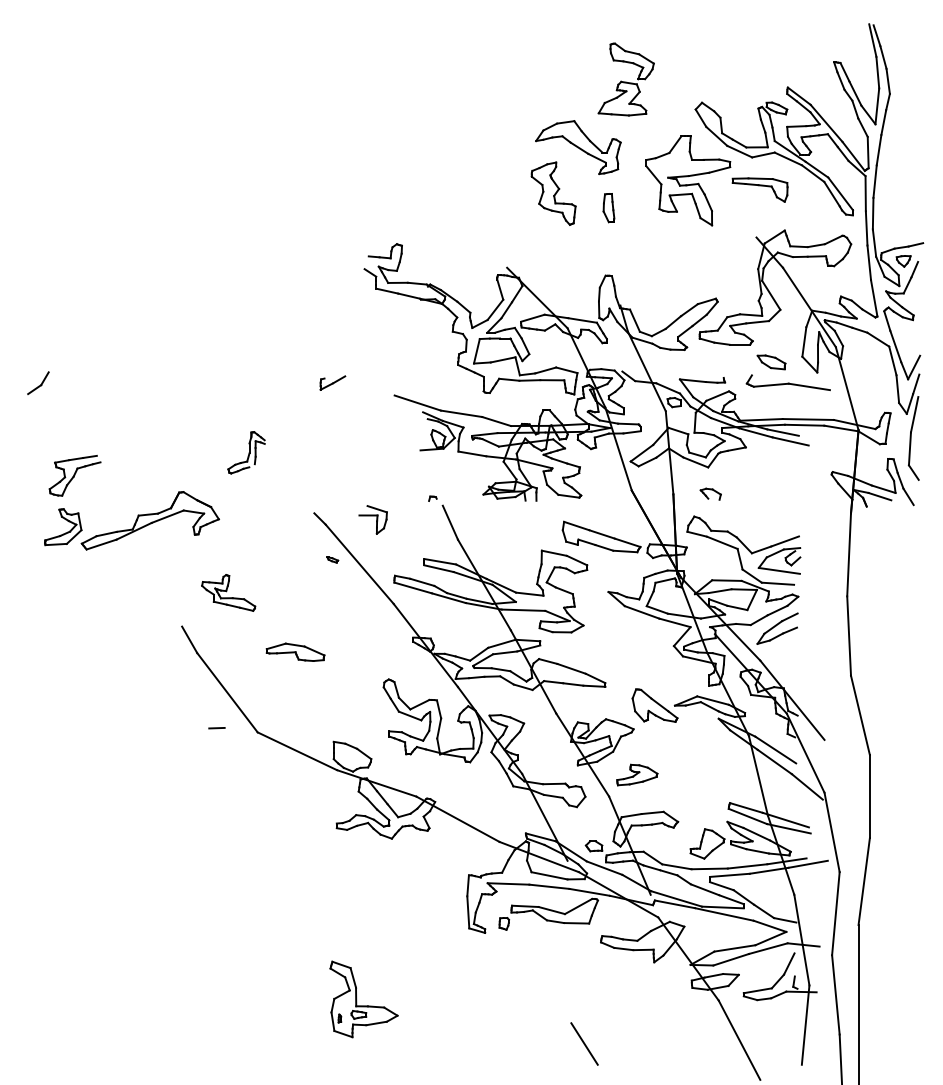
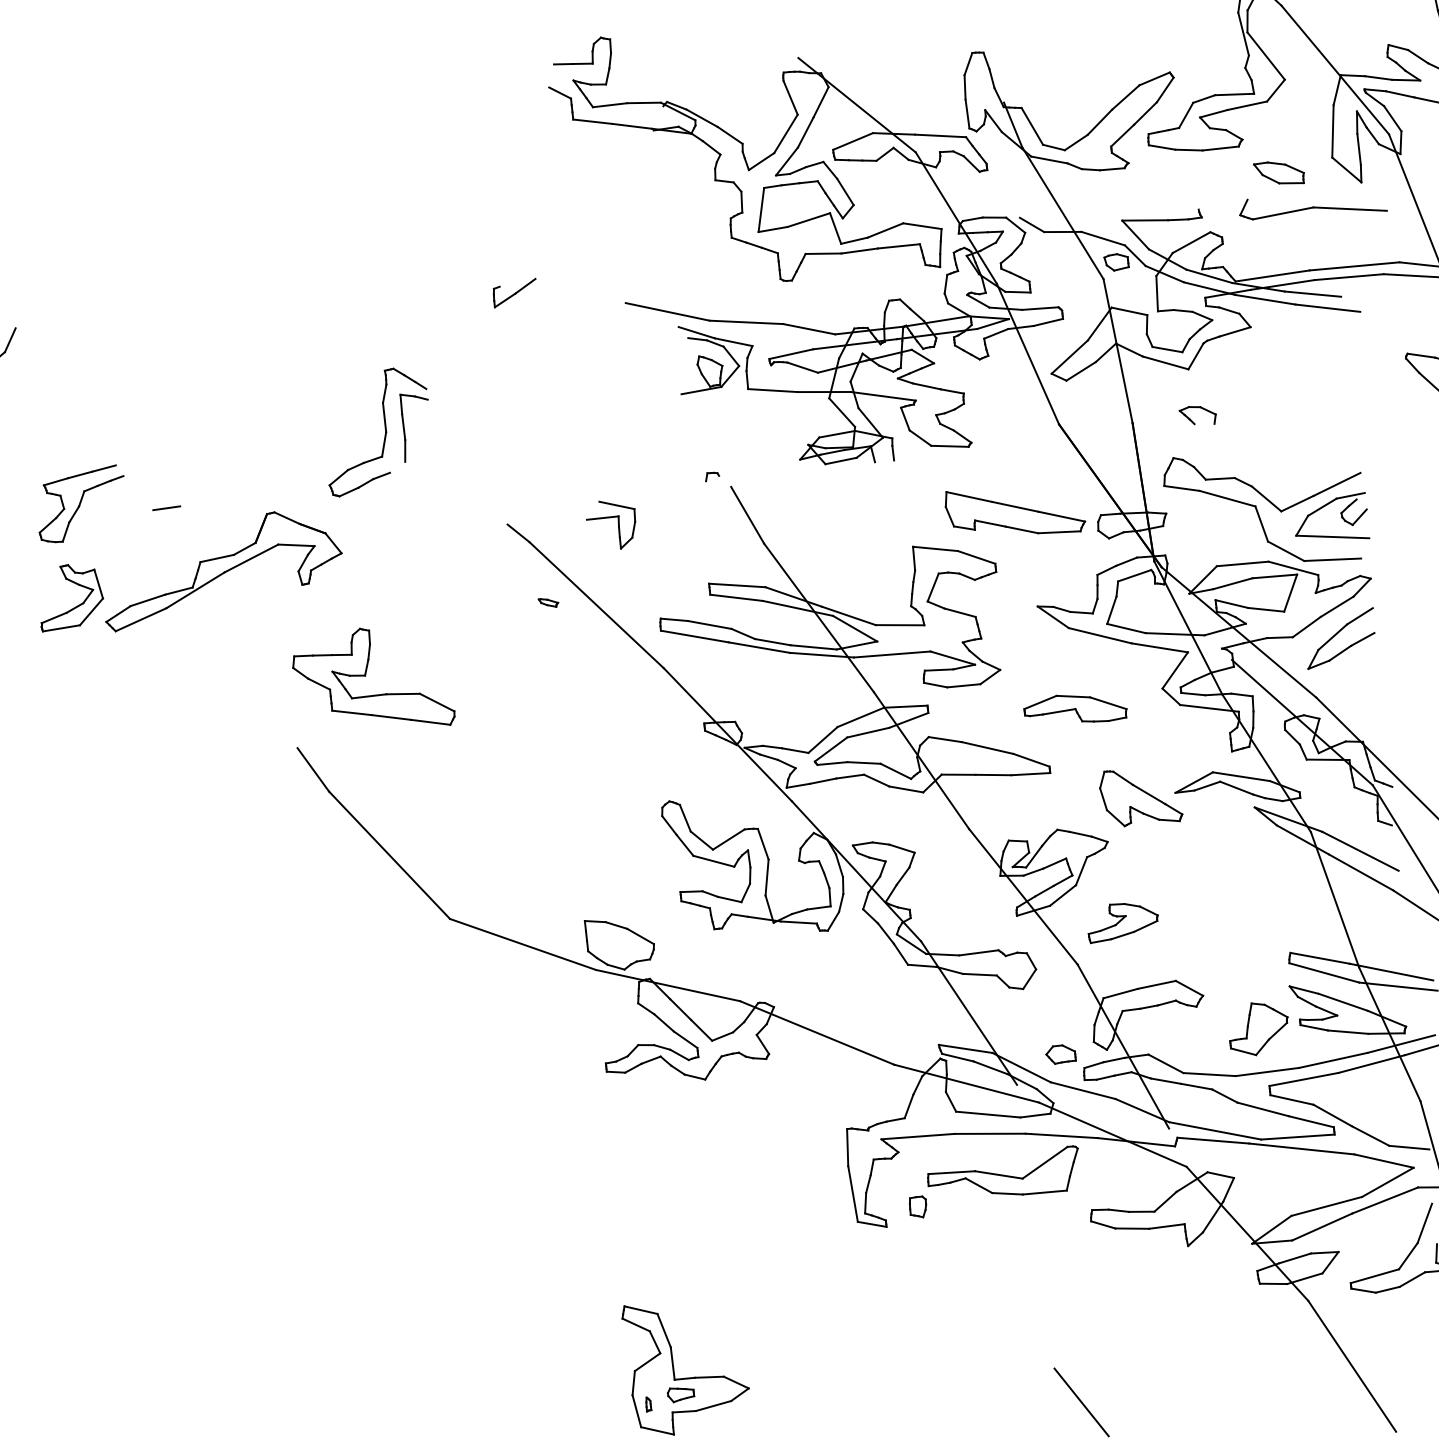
part: (246, 452) -> (377, 431), size x1.67
part: (228, 592) -> (372, 679), size x1.67
part: (295, 651) -> (1075, 707), moved
line: (216, 728) -> (165, 508), moved

